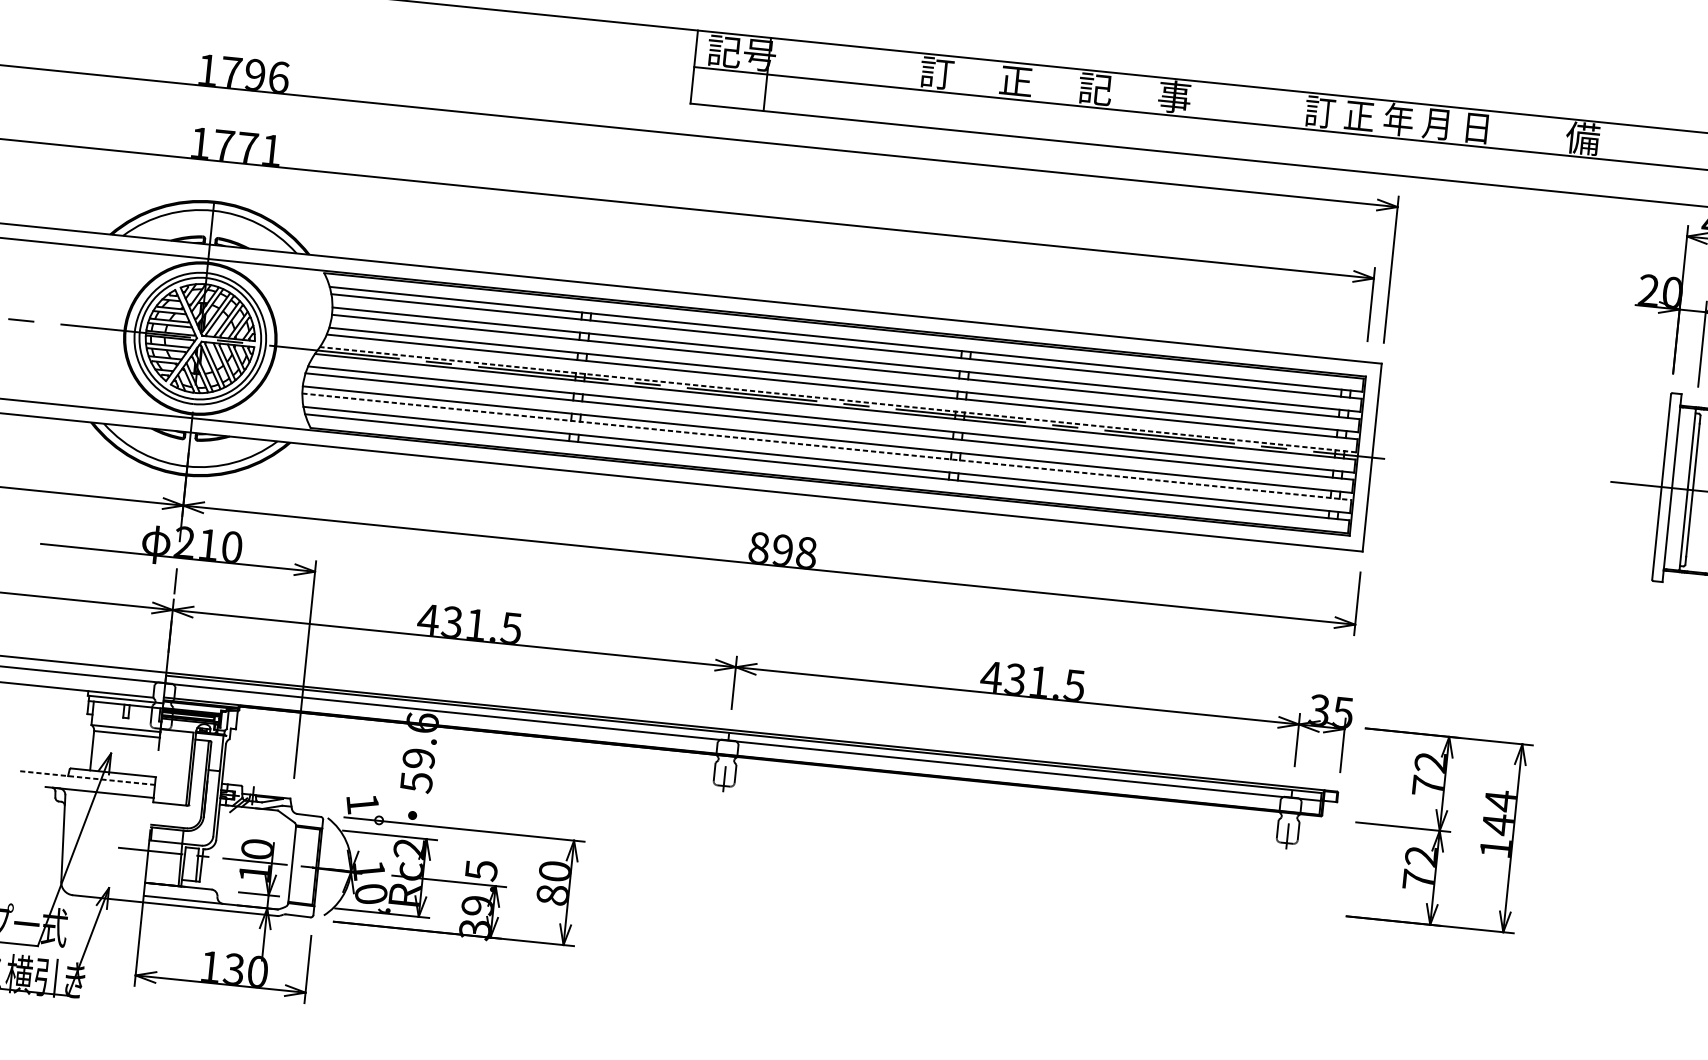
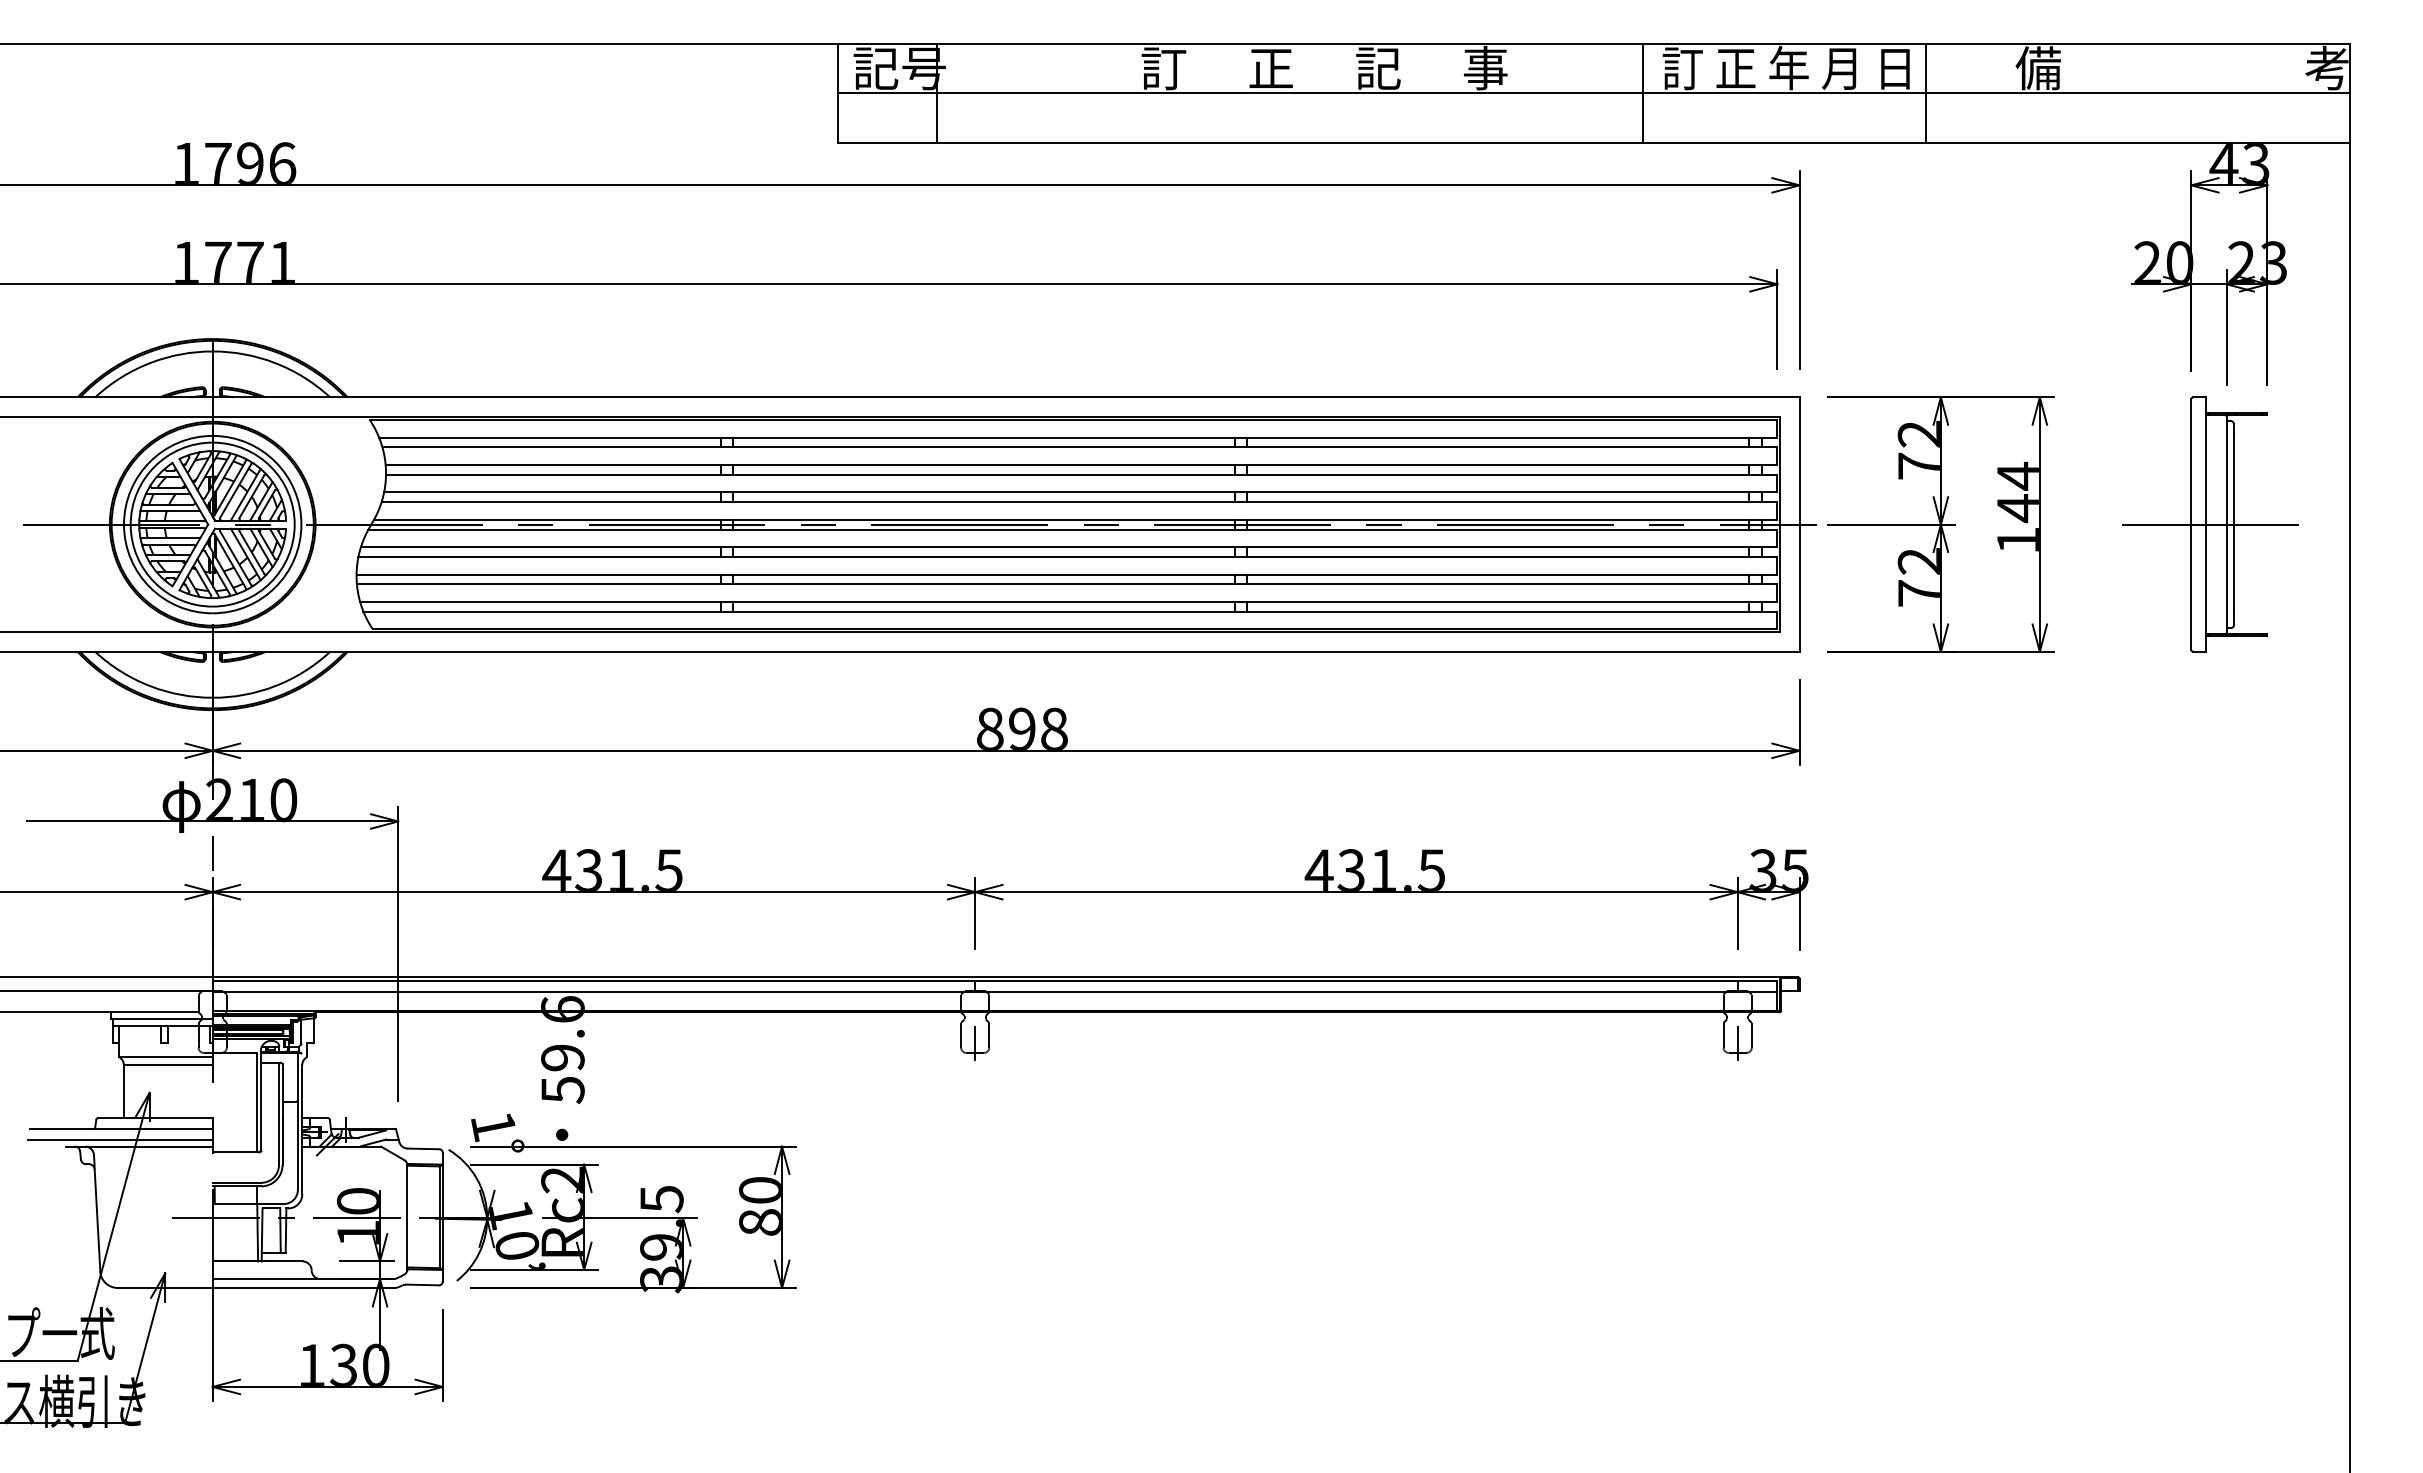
line: (1289, 126) -> (1643, 92), added
line: (1498, 148) -> (1926, 92), added
line: (837, 399) -> (1075, 519), dashed -> solid
line: (827, 446) -> (1067, 584), dashed -> solid
line: (87, 777) -> (121, 1128), dashed -> solid
line: (86, 785) -> (120, 1139), added
part: (1439, 830) -> (1940, 524), moved

